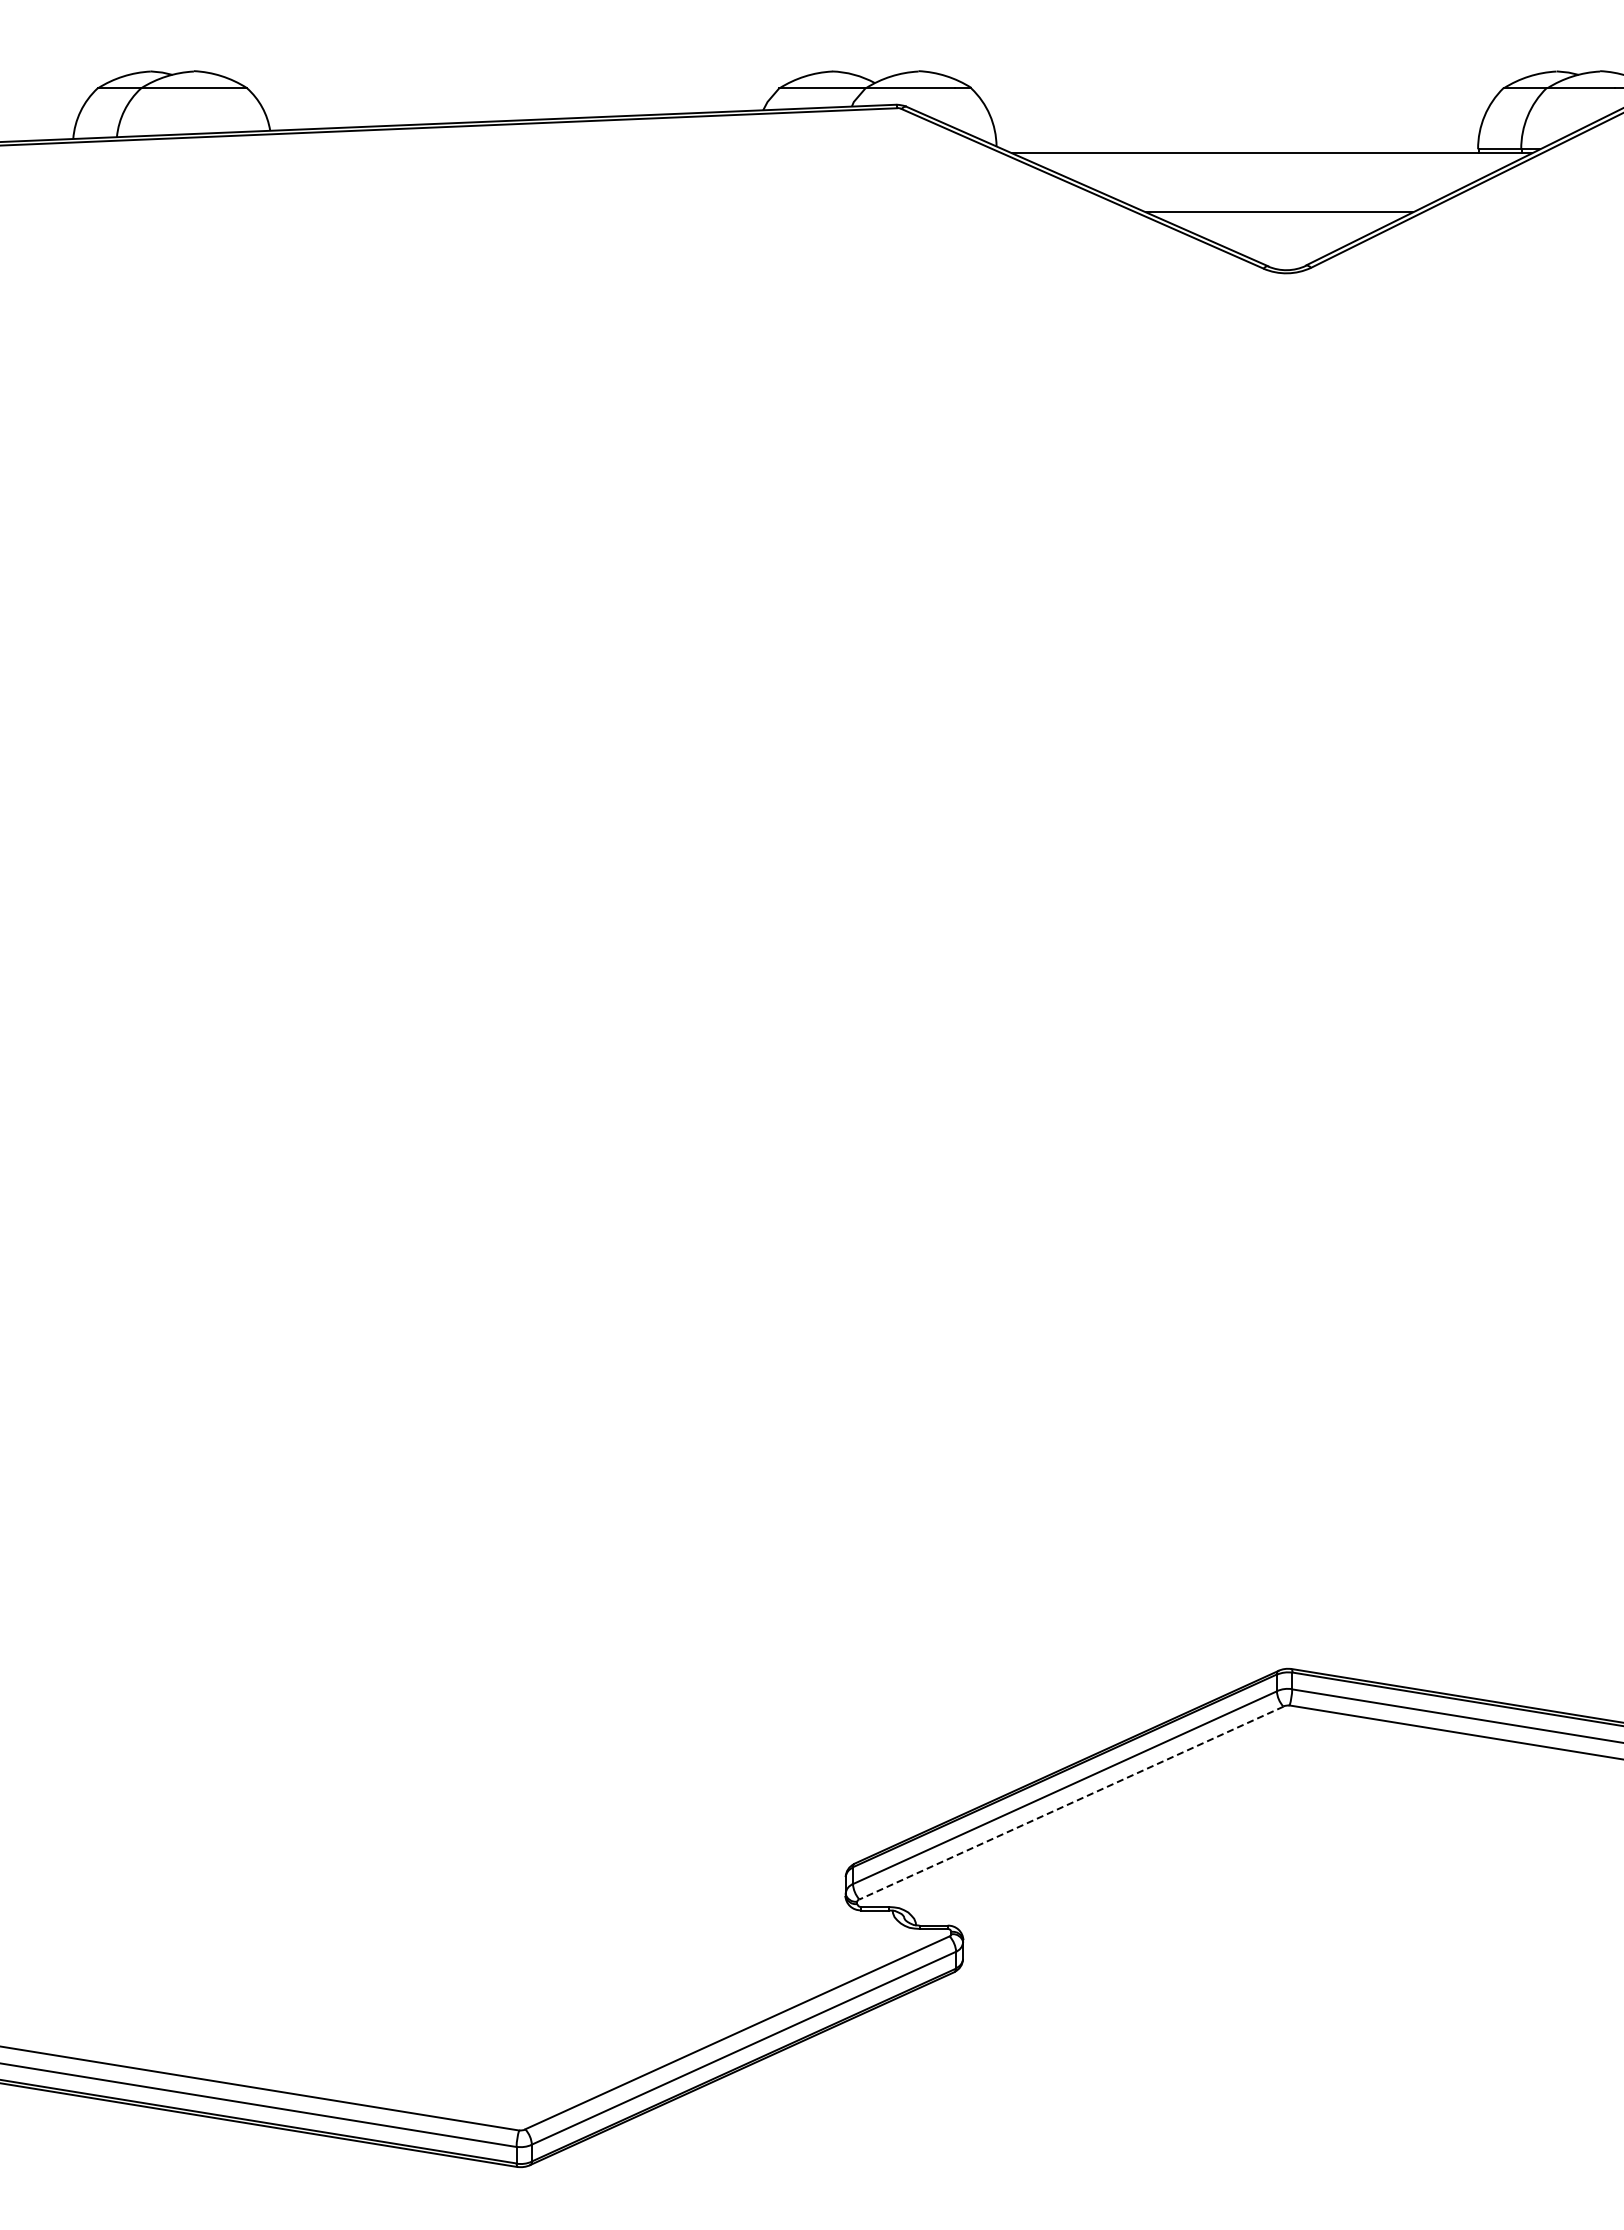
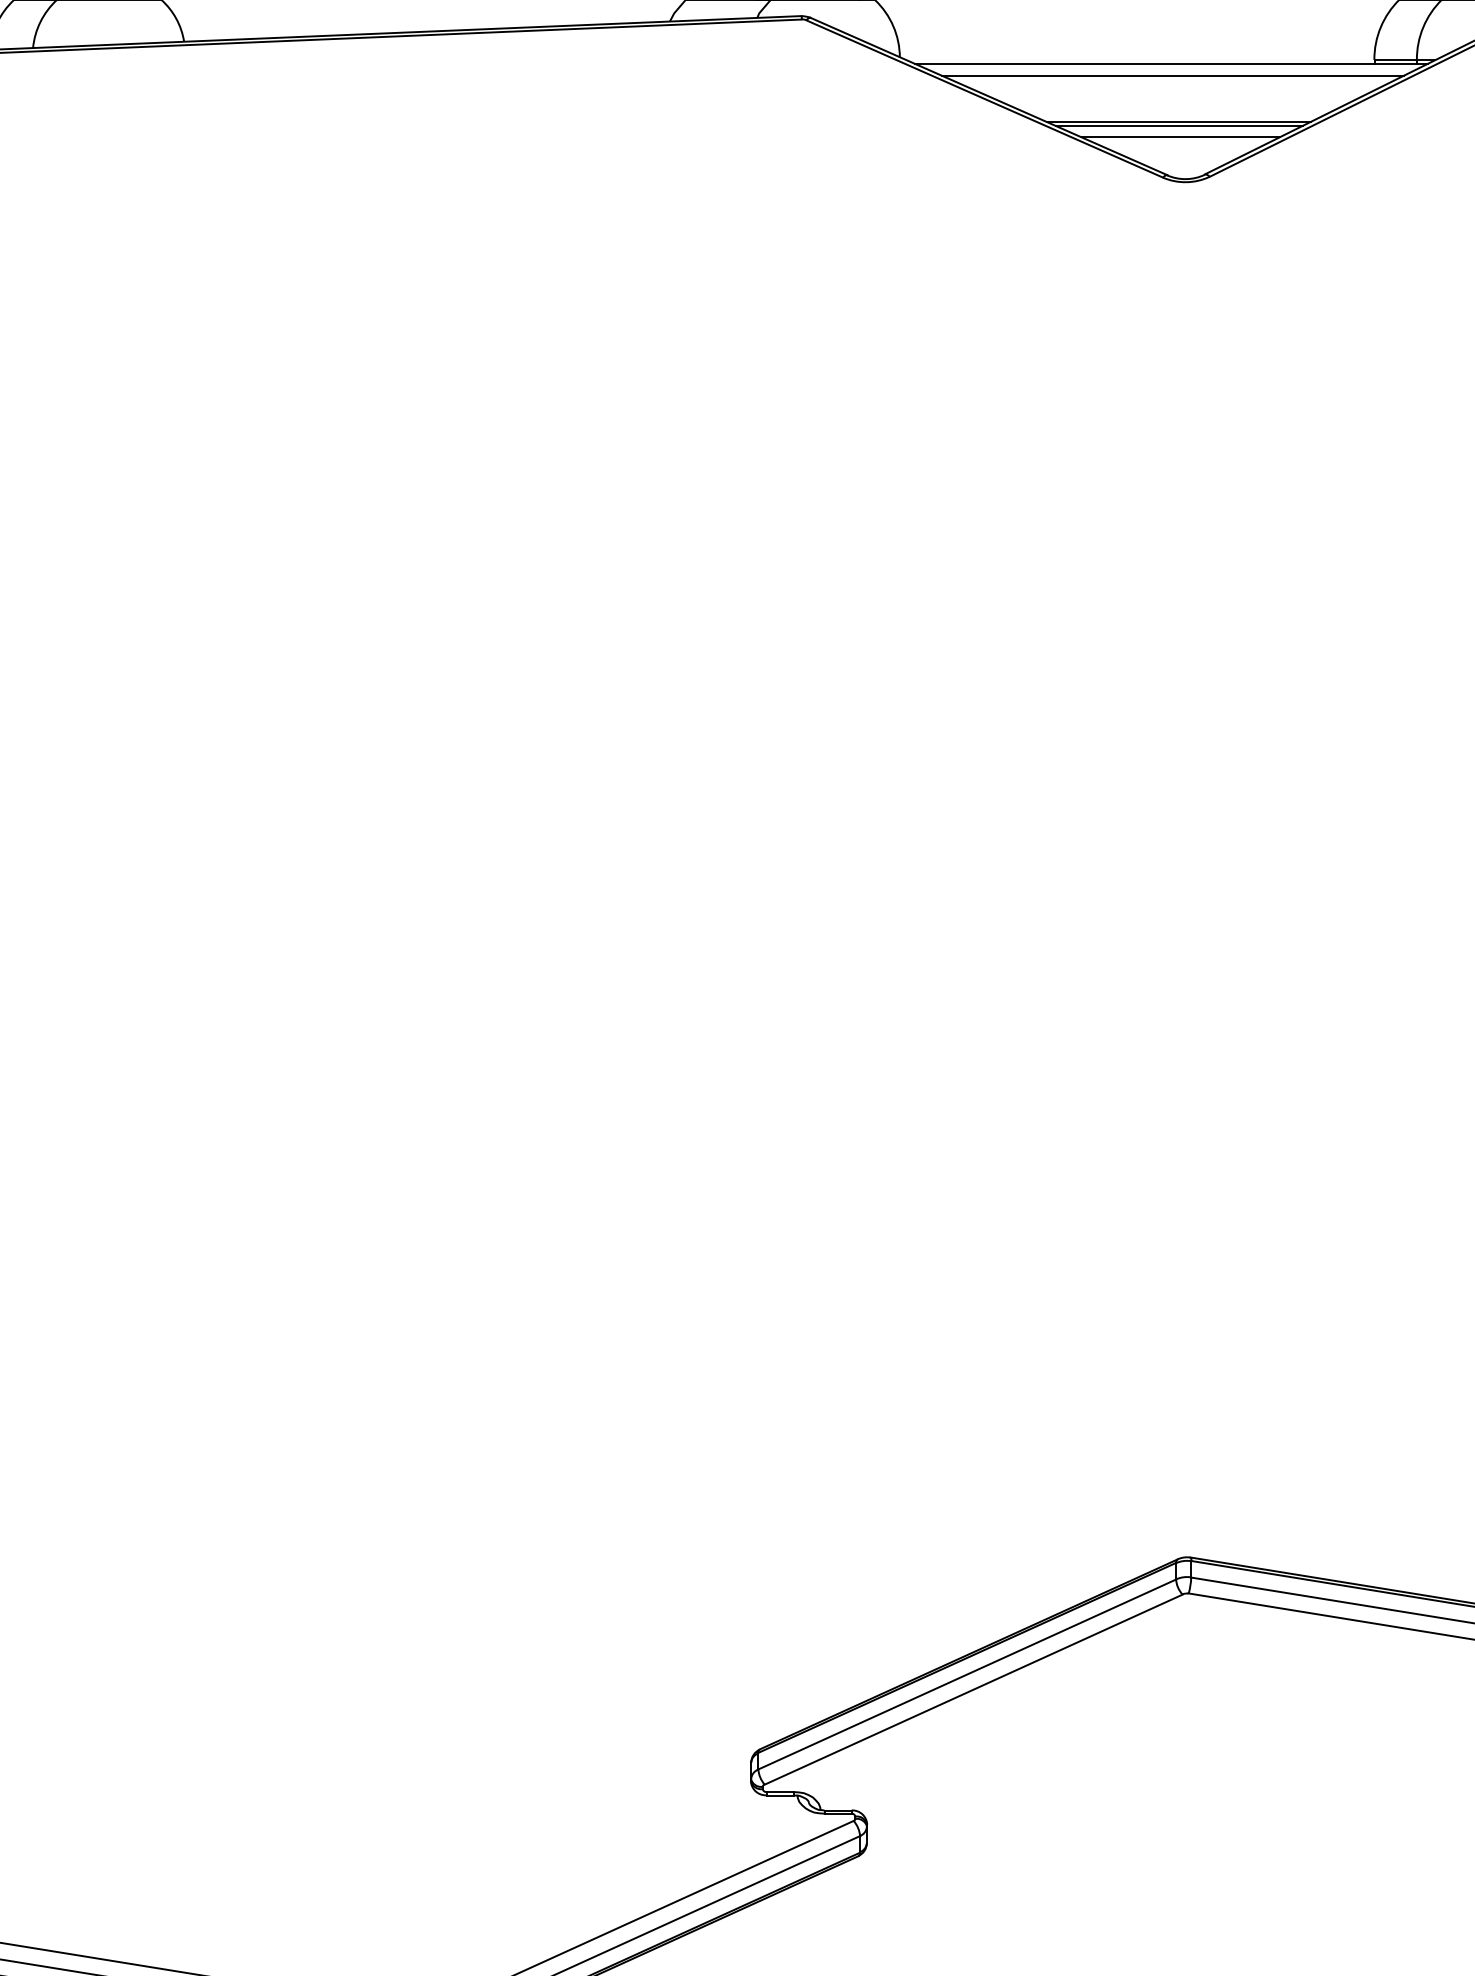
line: (1273, 165) -> (1172, 75), added
line: (1279, 216) -> (1178, 126), added
line: (1281, 227) -> (1180, 137), added
line: (1071, 1803) -> (973, 1690), dashed -> solid

